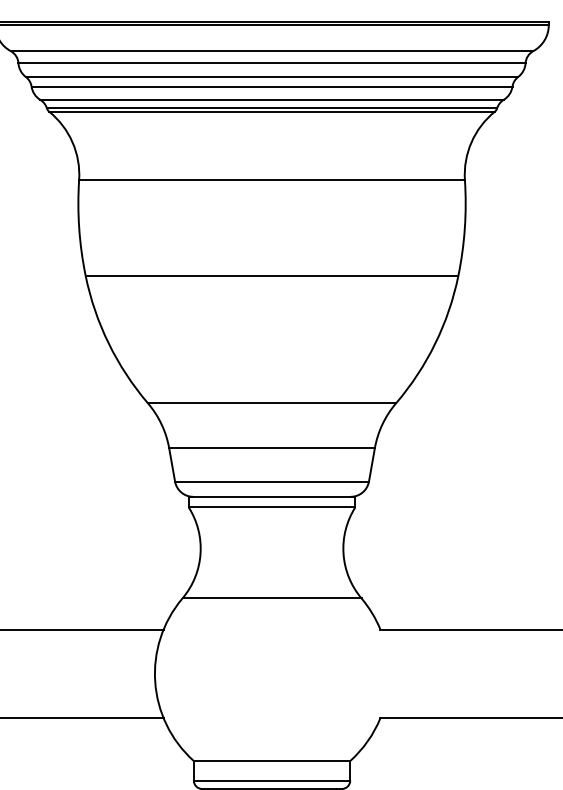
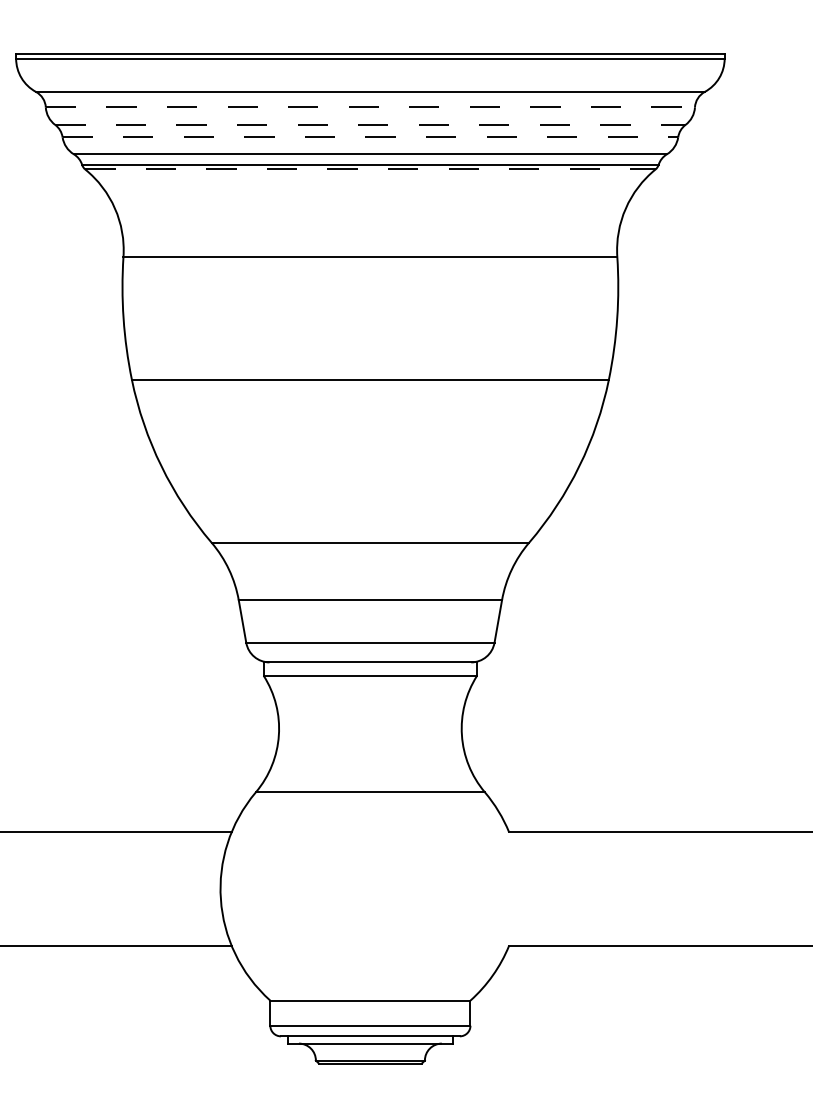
line: (272, 63) -> (370, 107), solid -> dashed
line: (272, 76) -> (370, 124), solid -> dashed
line: (272, 86) -> (370, 137), solid -> dashed
line: (272, 111) -> (370, 169), solid -> dashed

